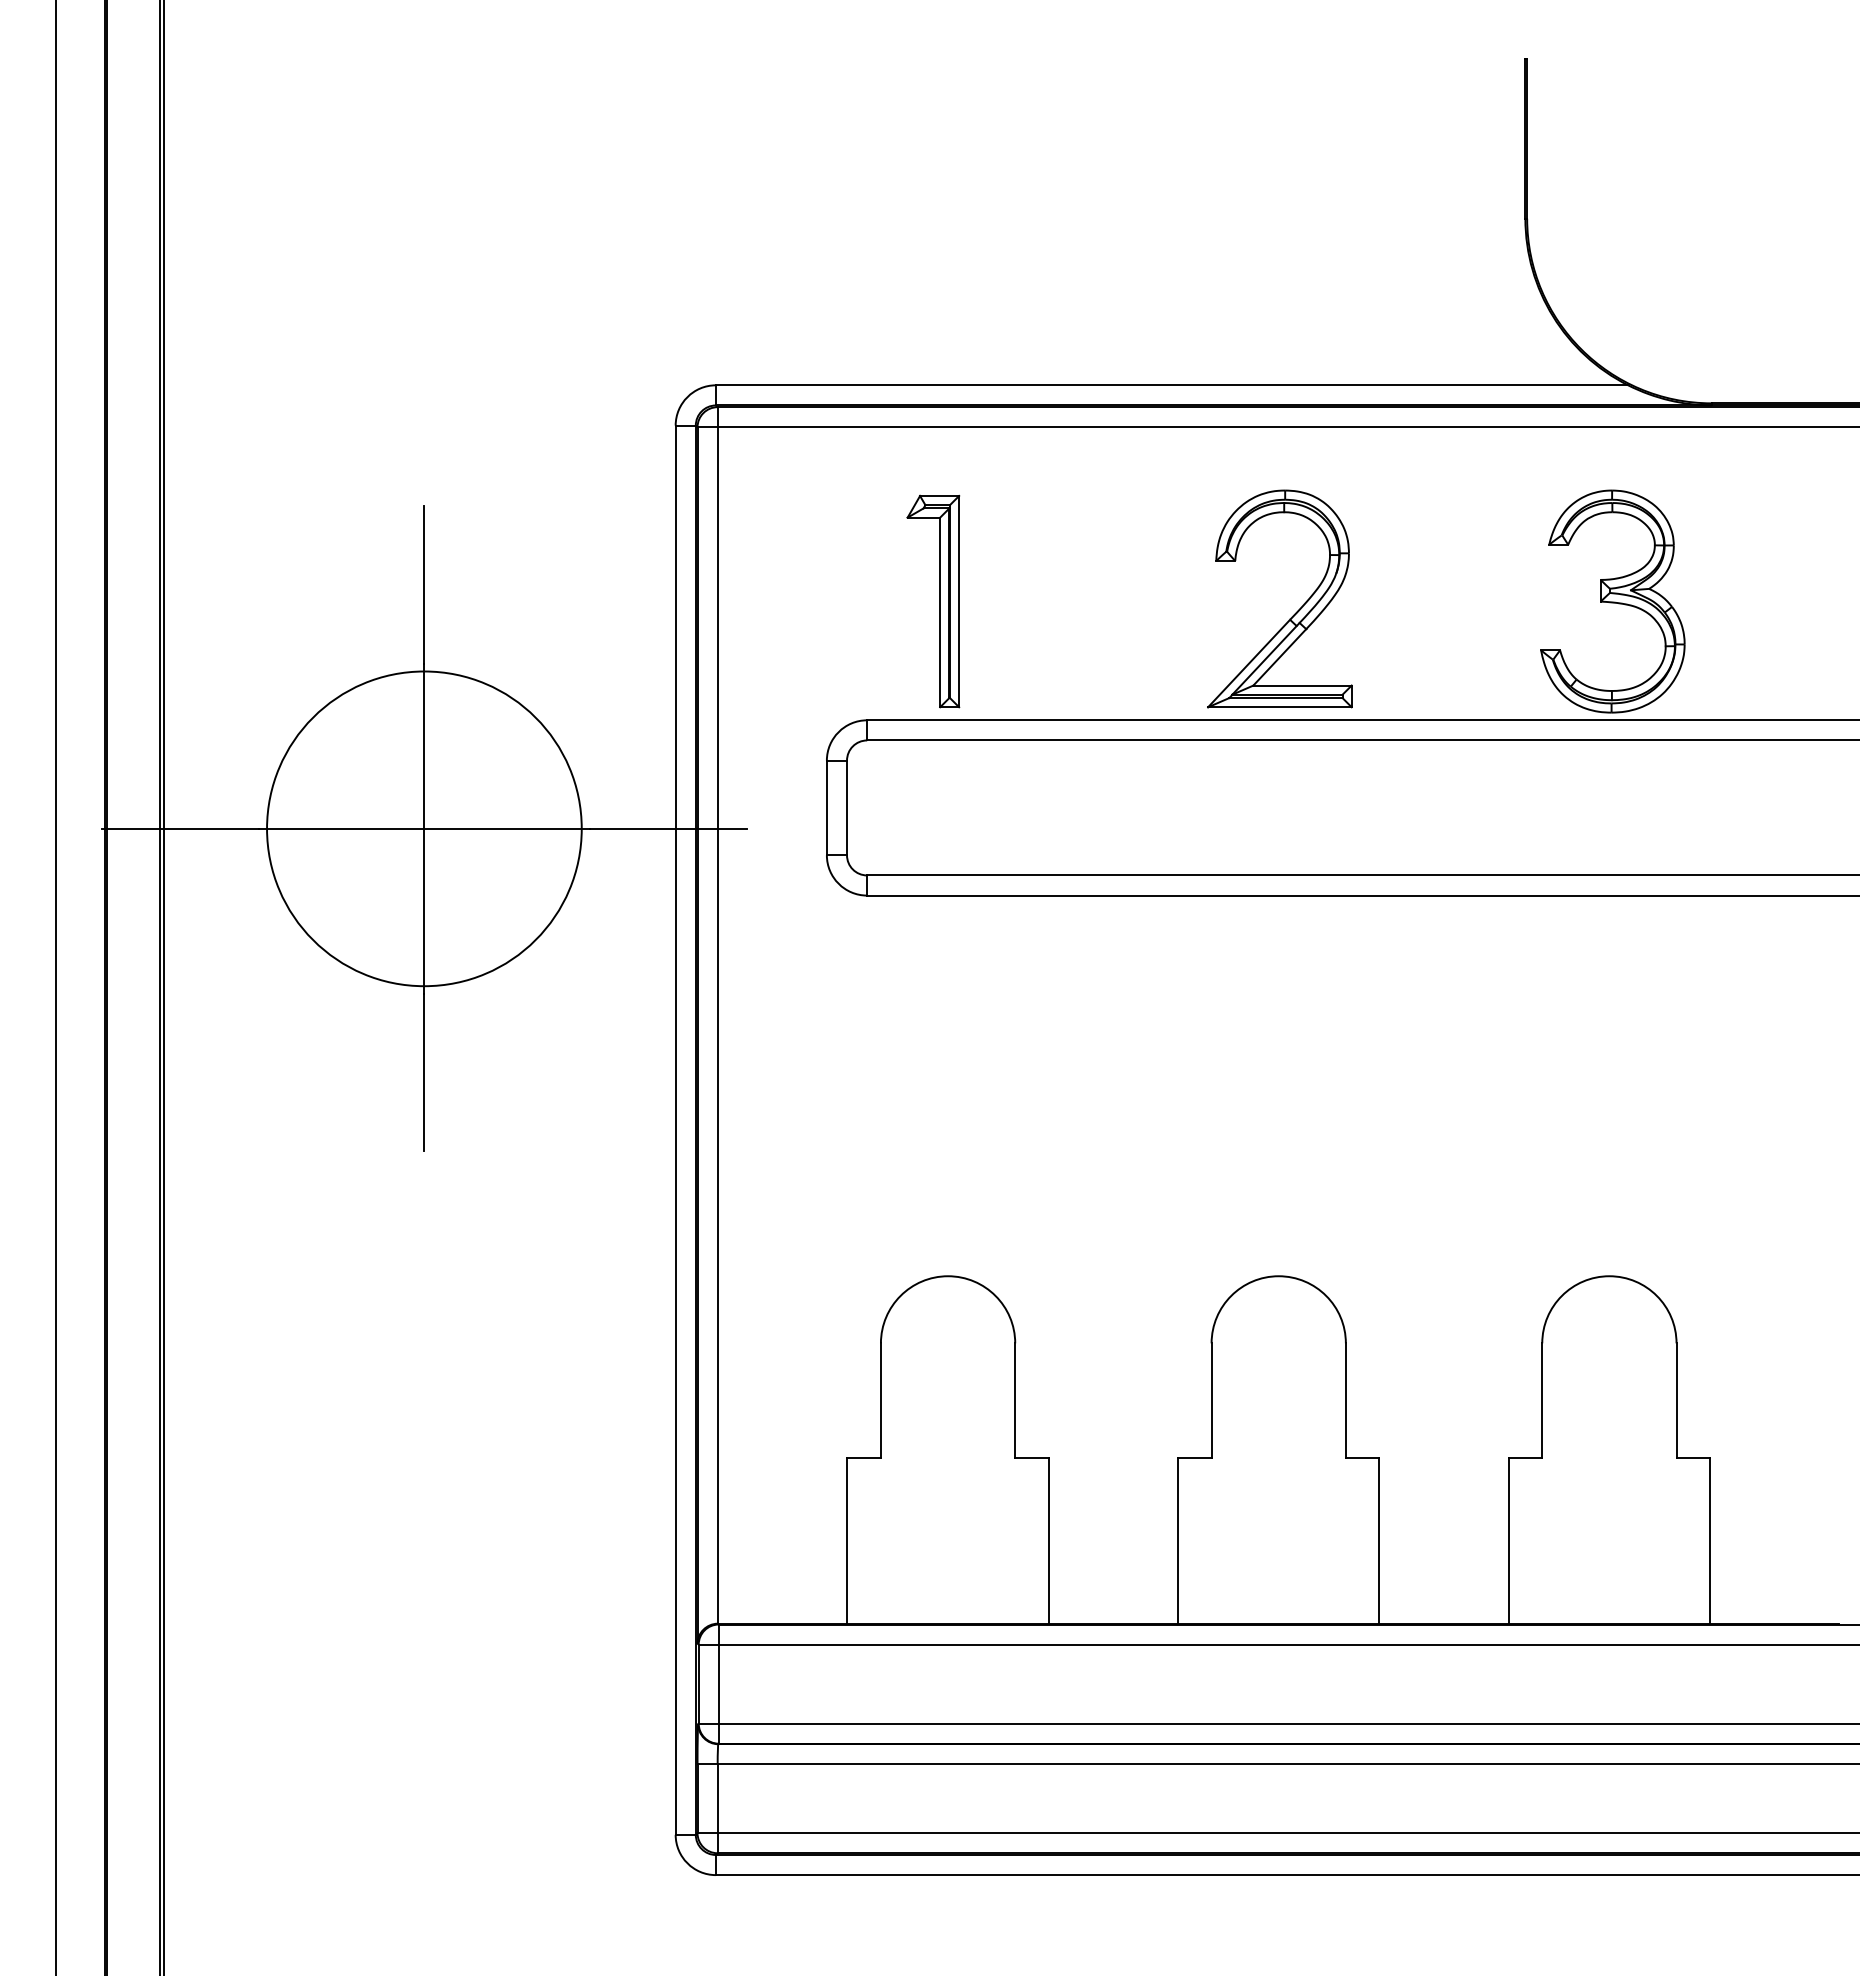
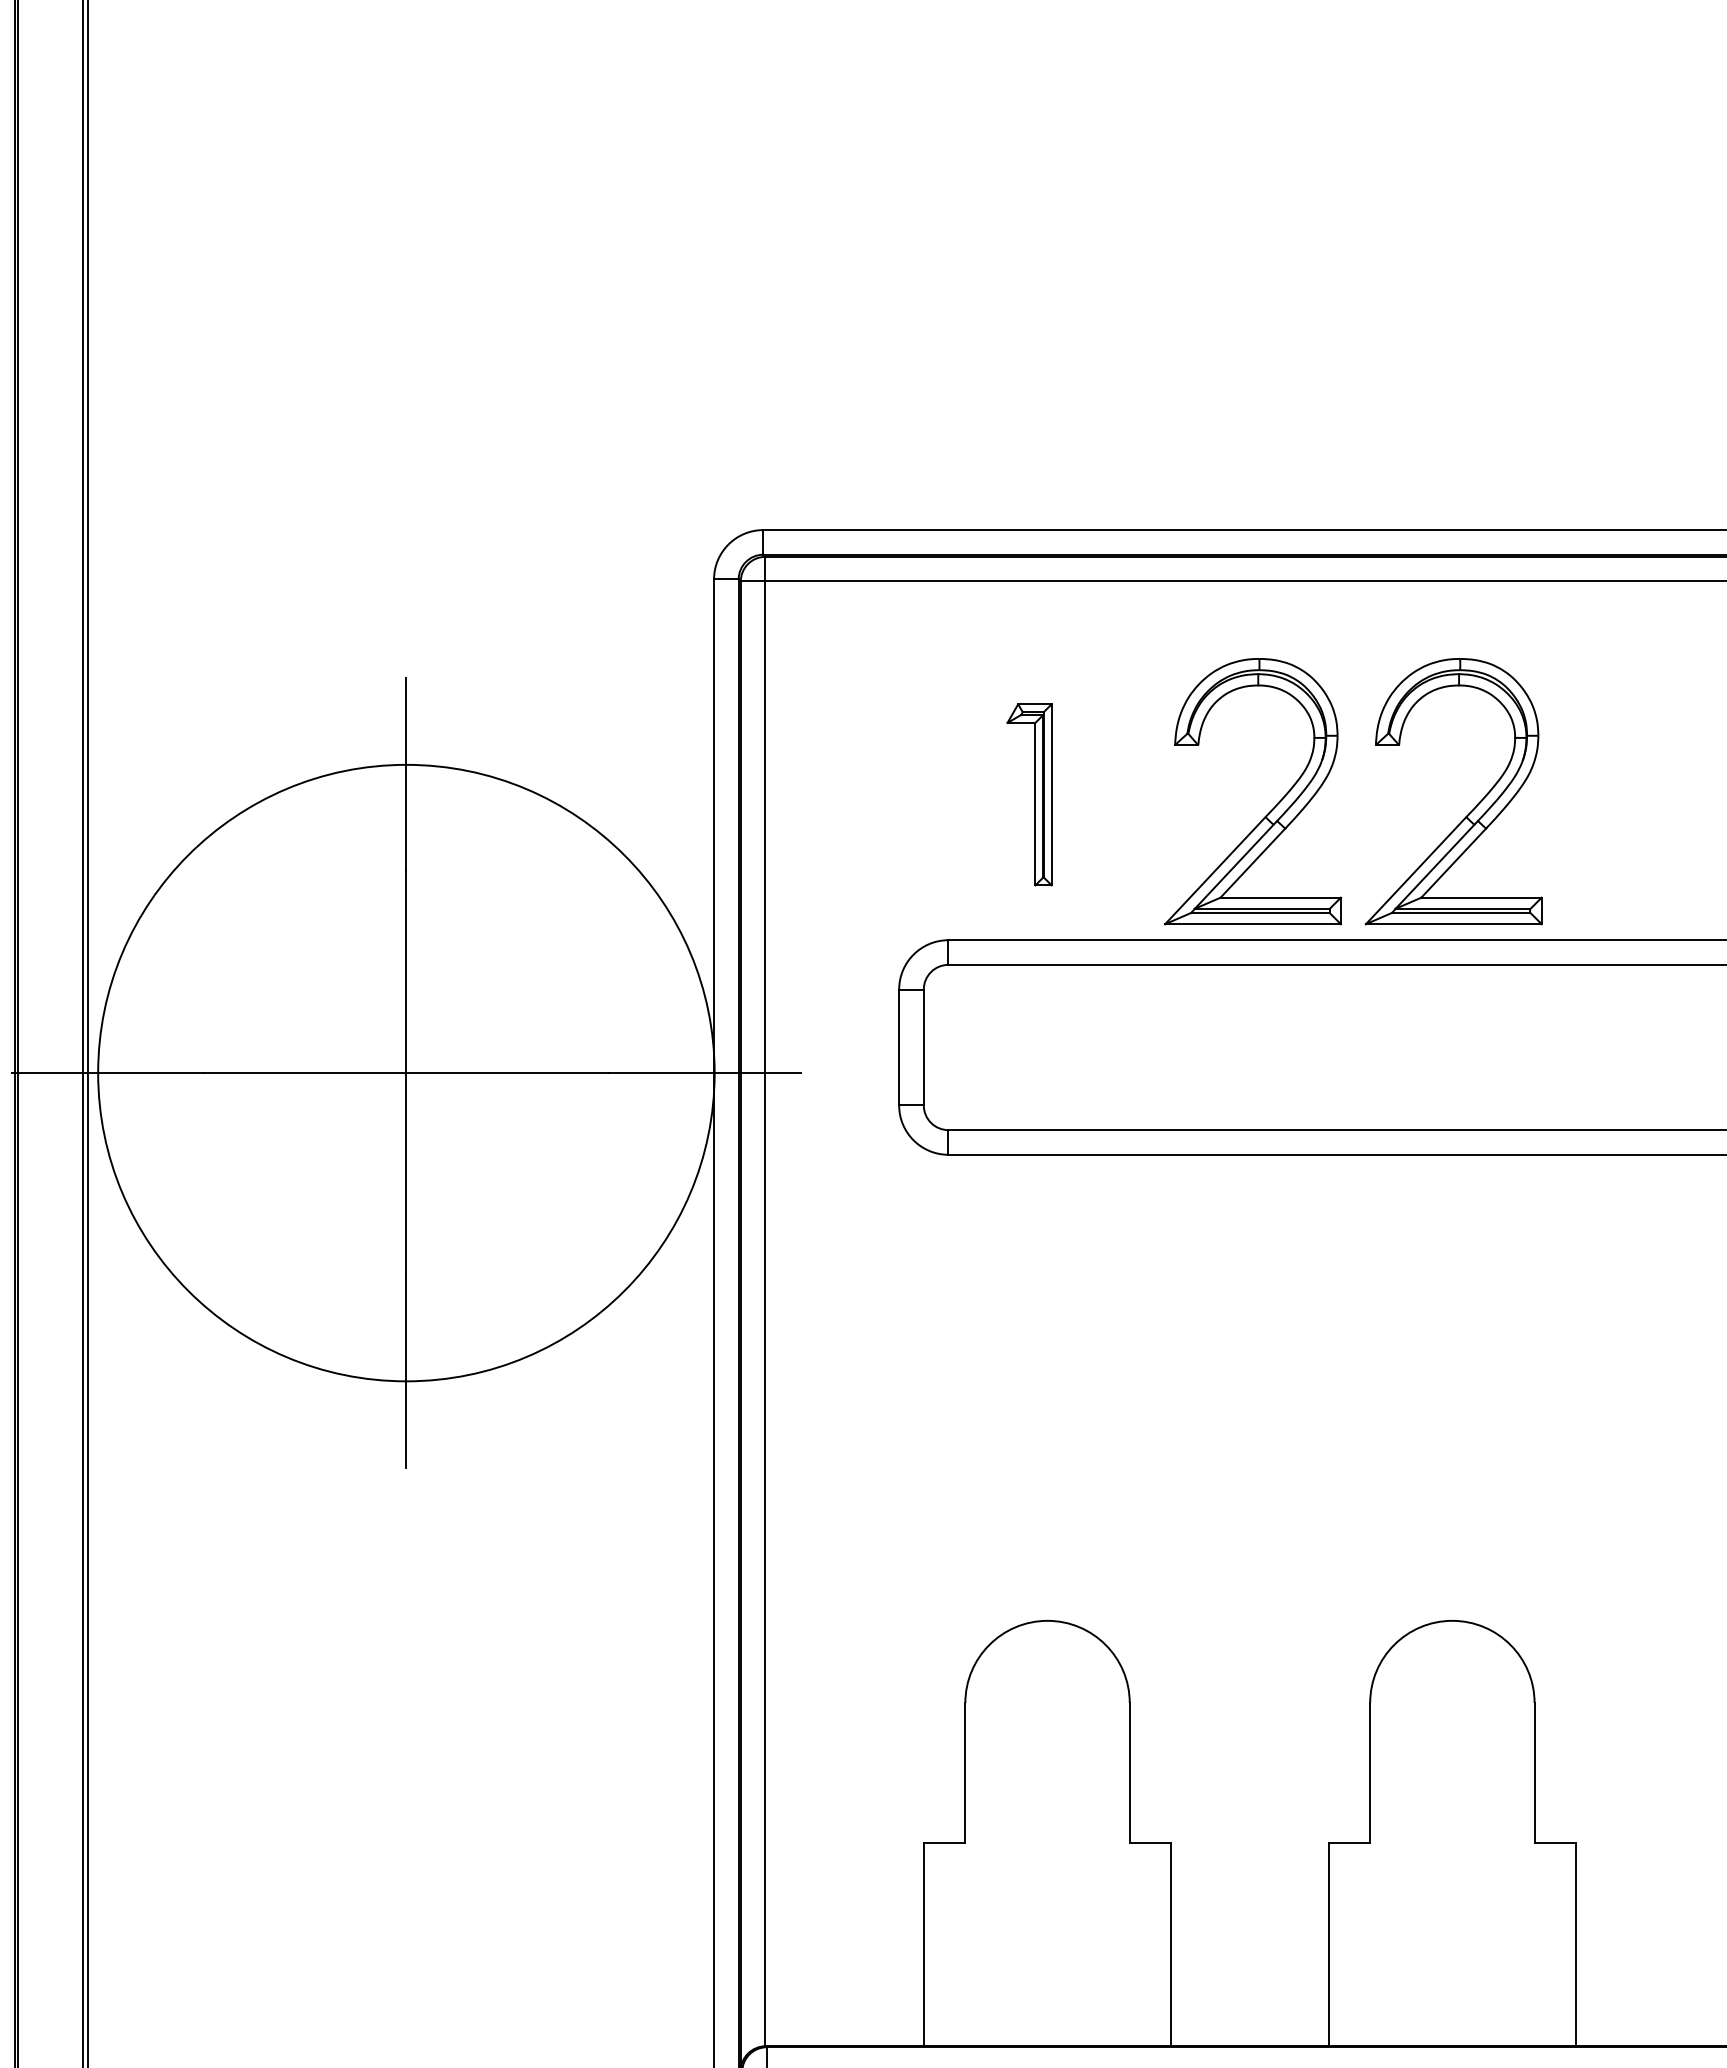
part: (933, 601) -> (1029, 794), size x0.7
part: (1130, 613) -> (1270, 809), added
circle: (424, 828) -> (406, 1072), size x1.6

